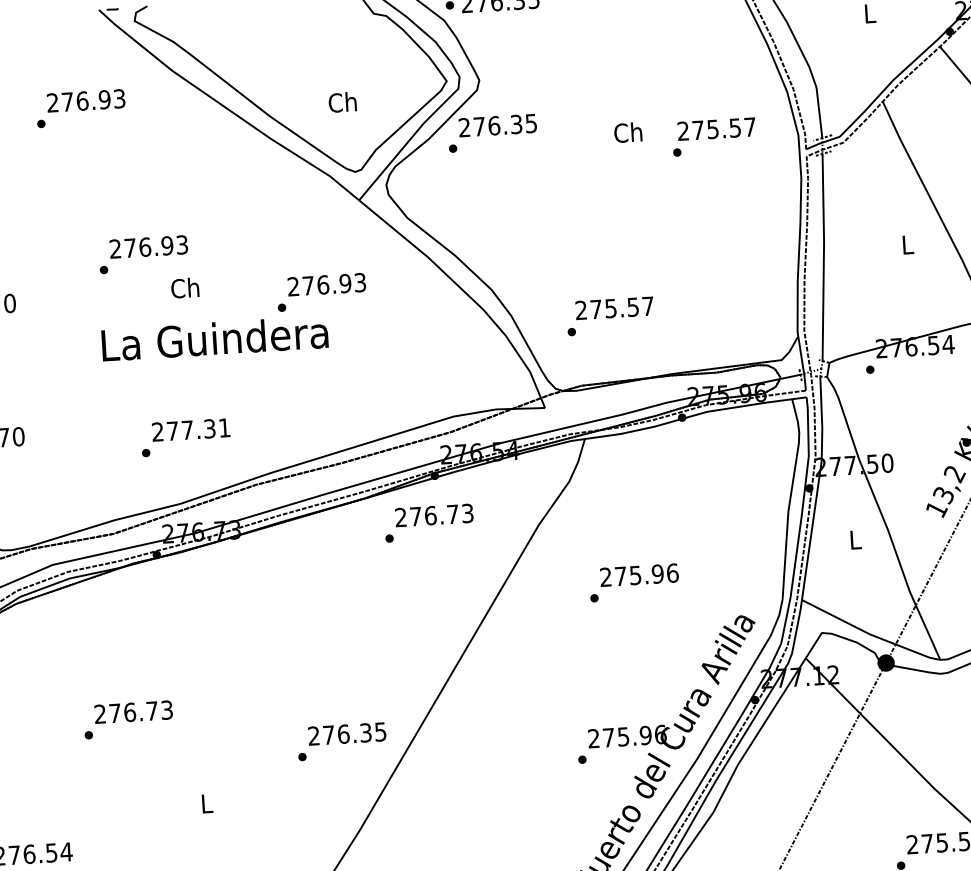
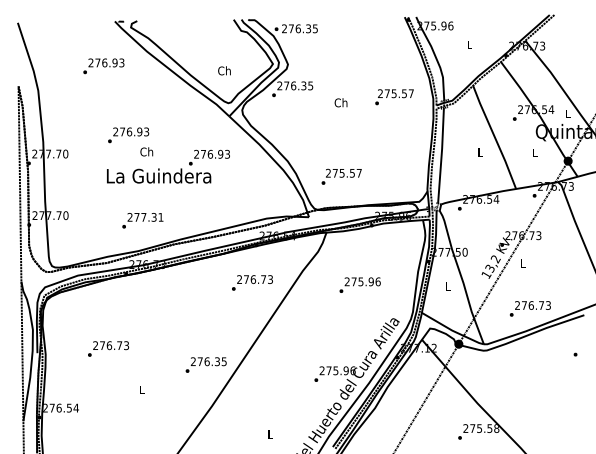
text: (626, 132) -> (340, 102), moved
text: (429, 522) -> (252, 282), moved
text: (632, 581) -> (359, 284), moved

